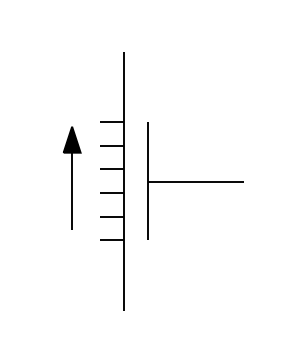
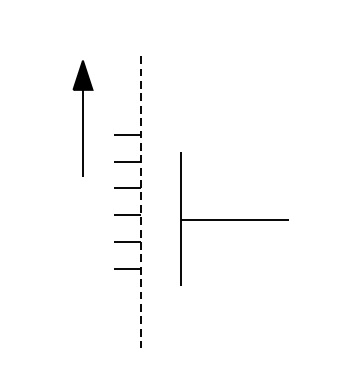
part: (72, 177) -> (83, 117), moved
part: (195, 180) -> (234, 218), moved
line: (123, 181) -> (140, 202), solid -> dashed

